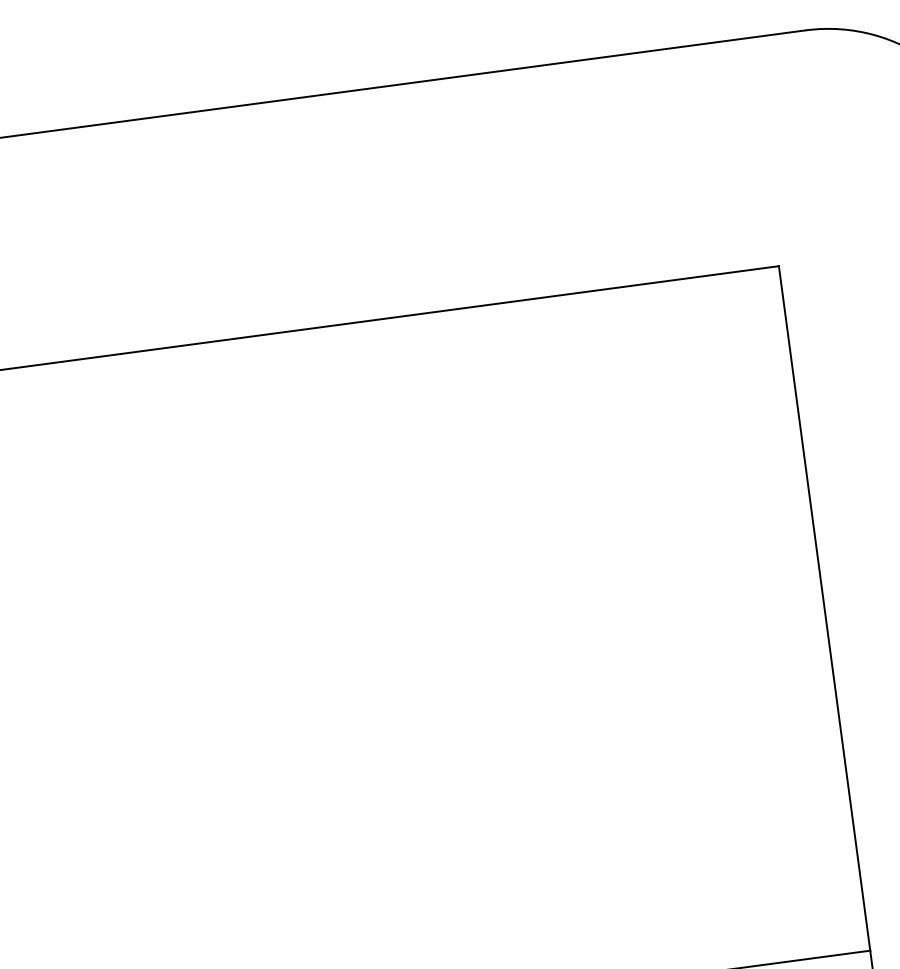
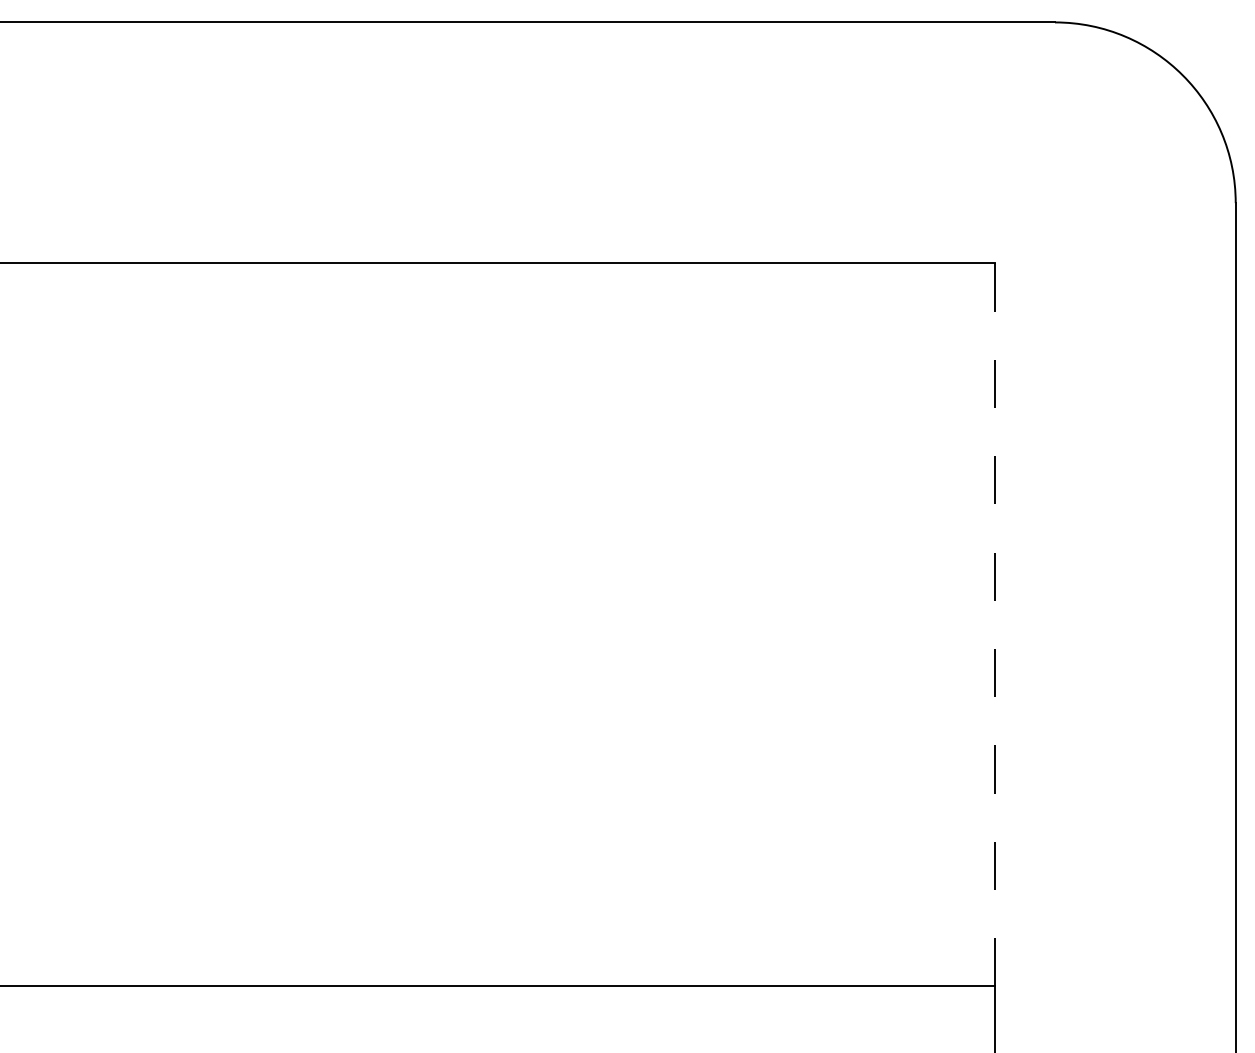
line: (824, 609) -> (994, 625), solid -> dashed

